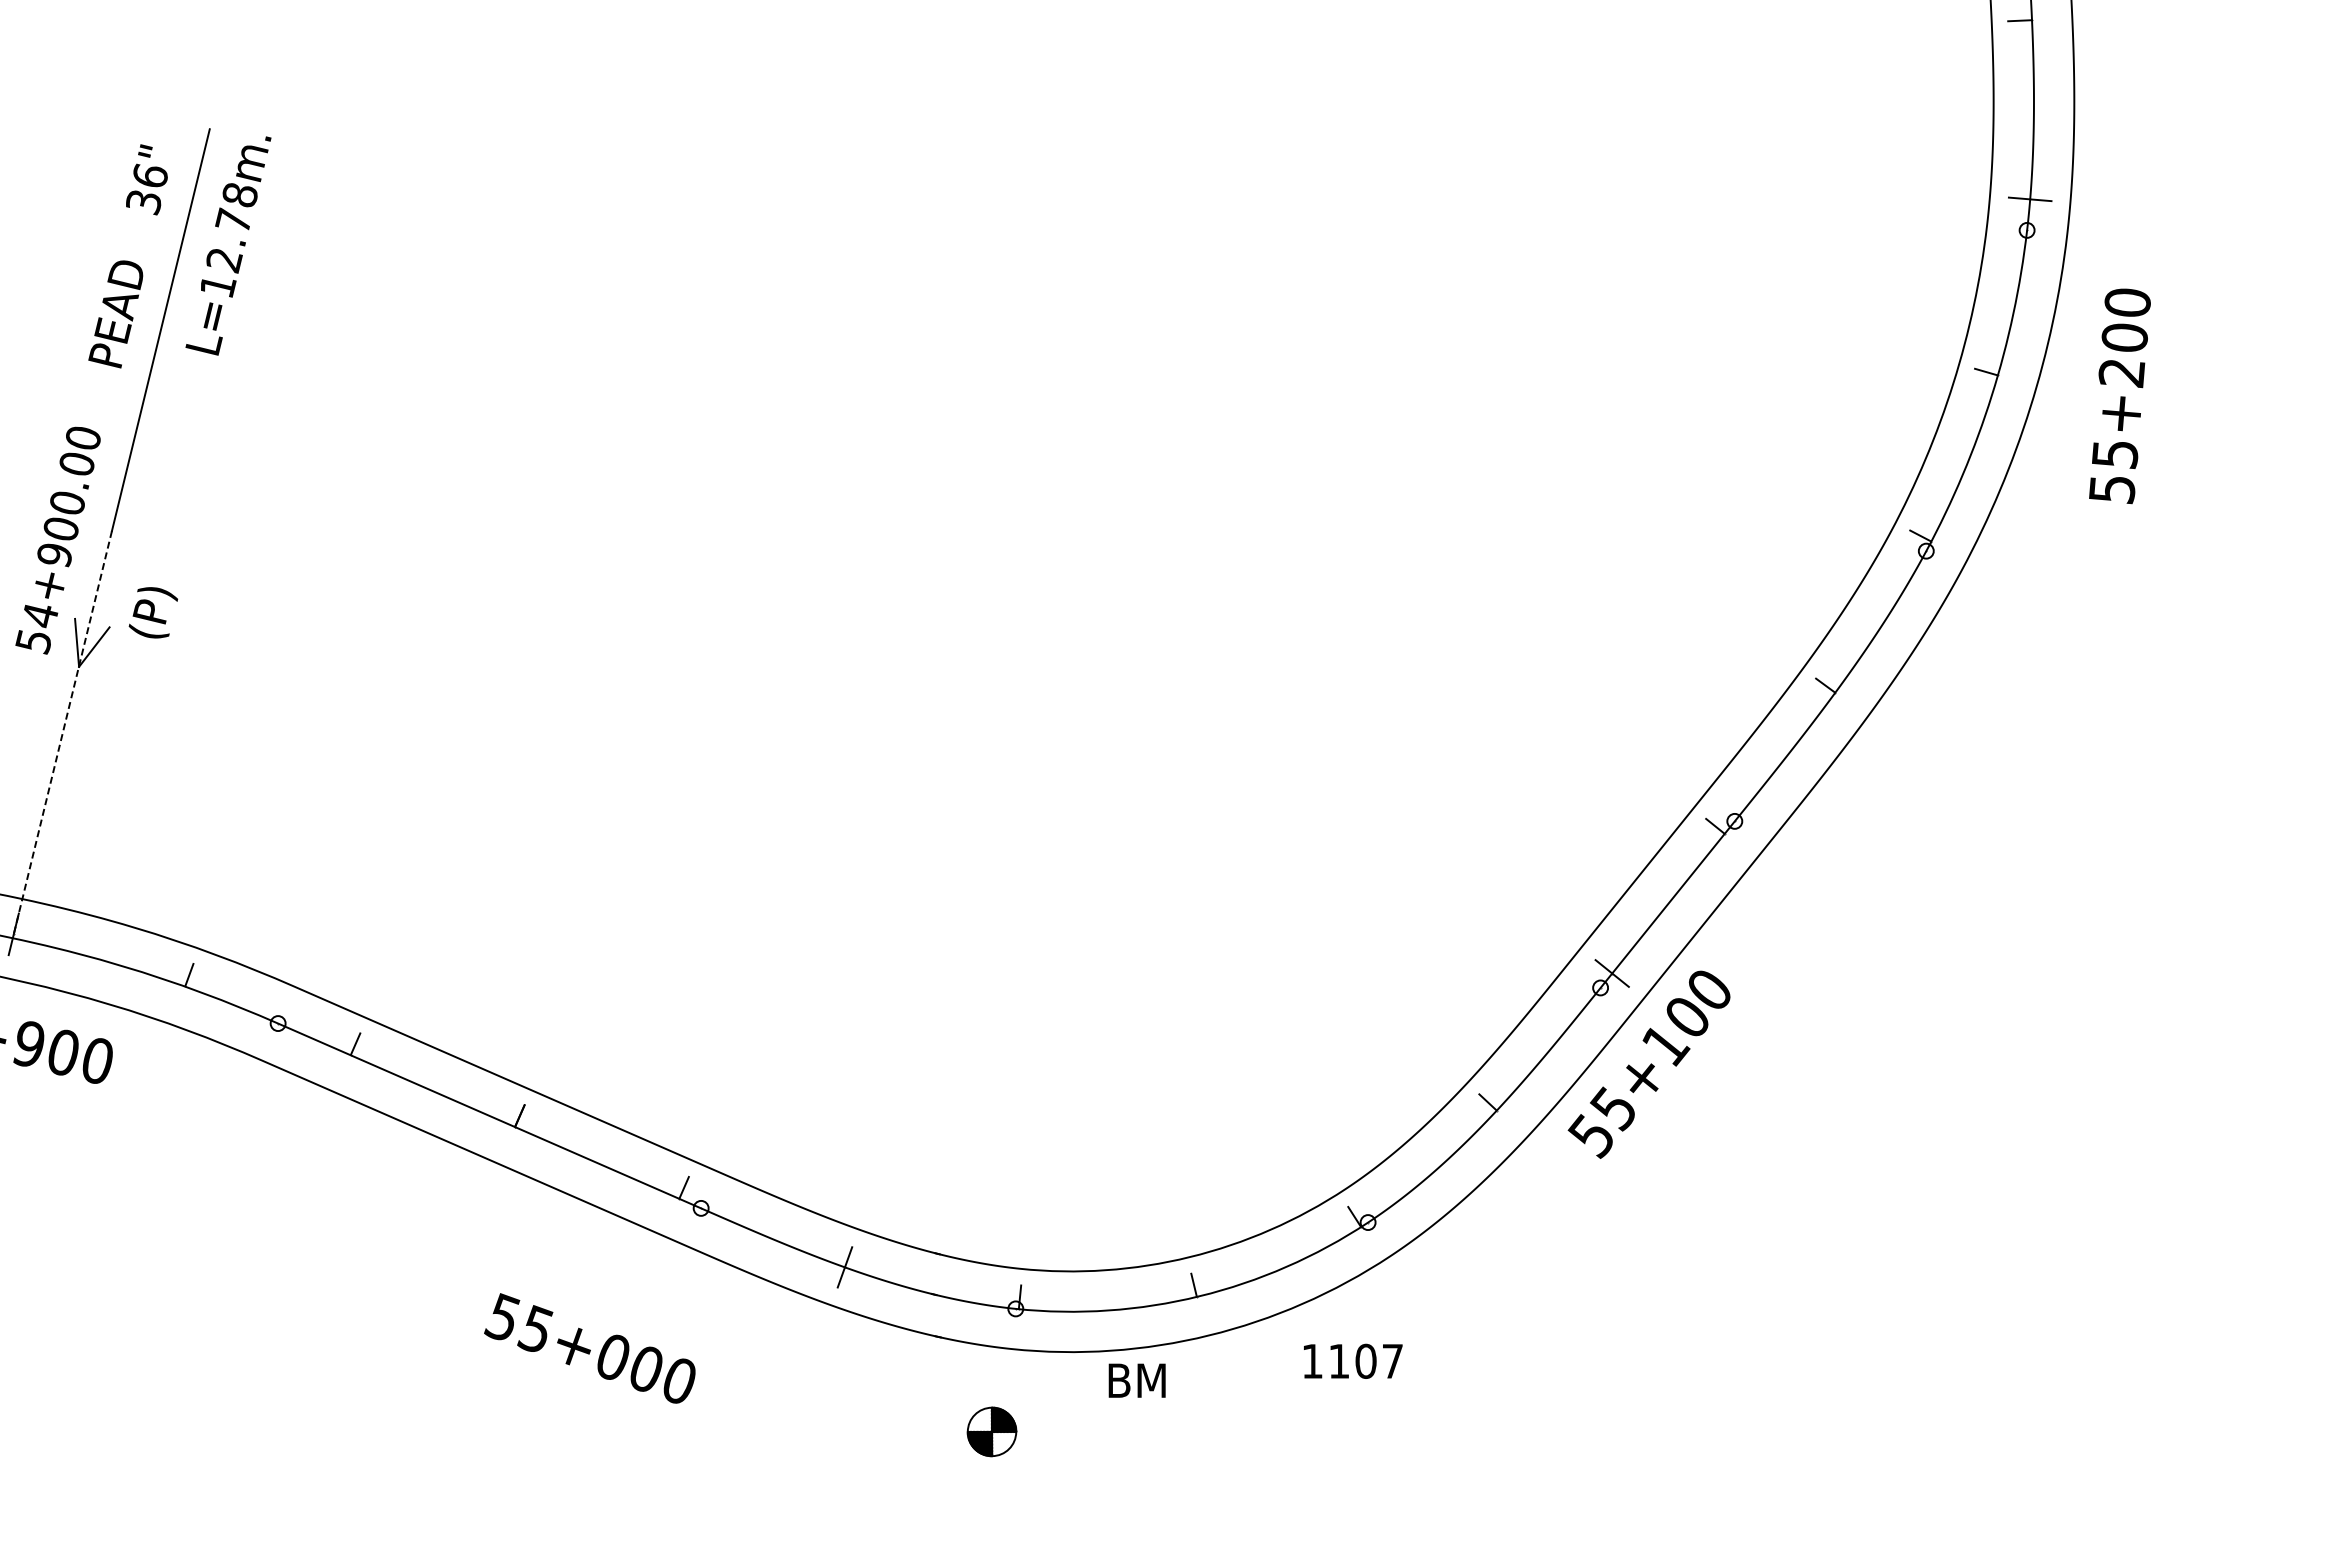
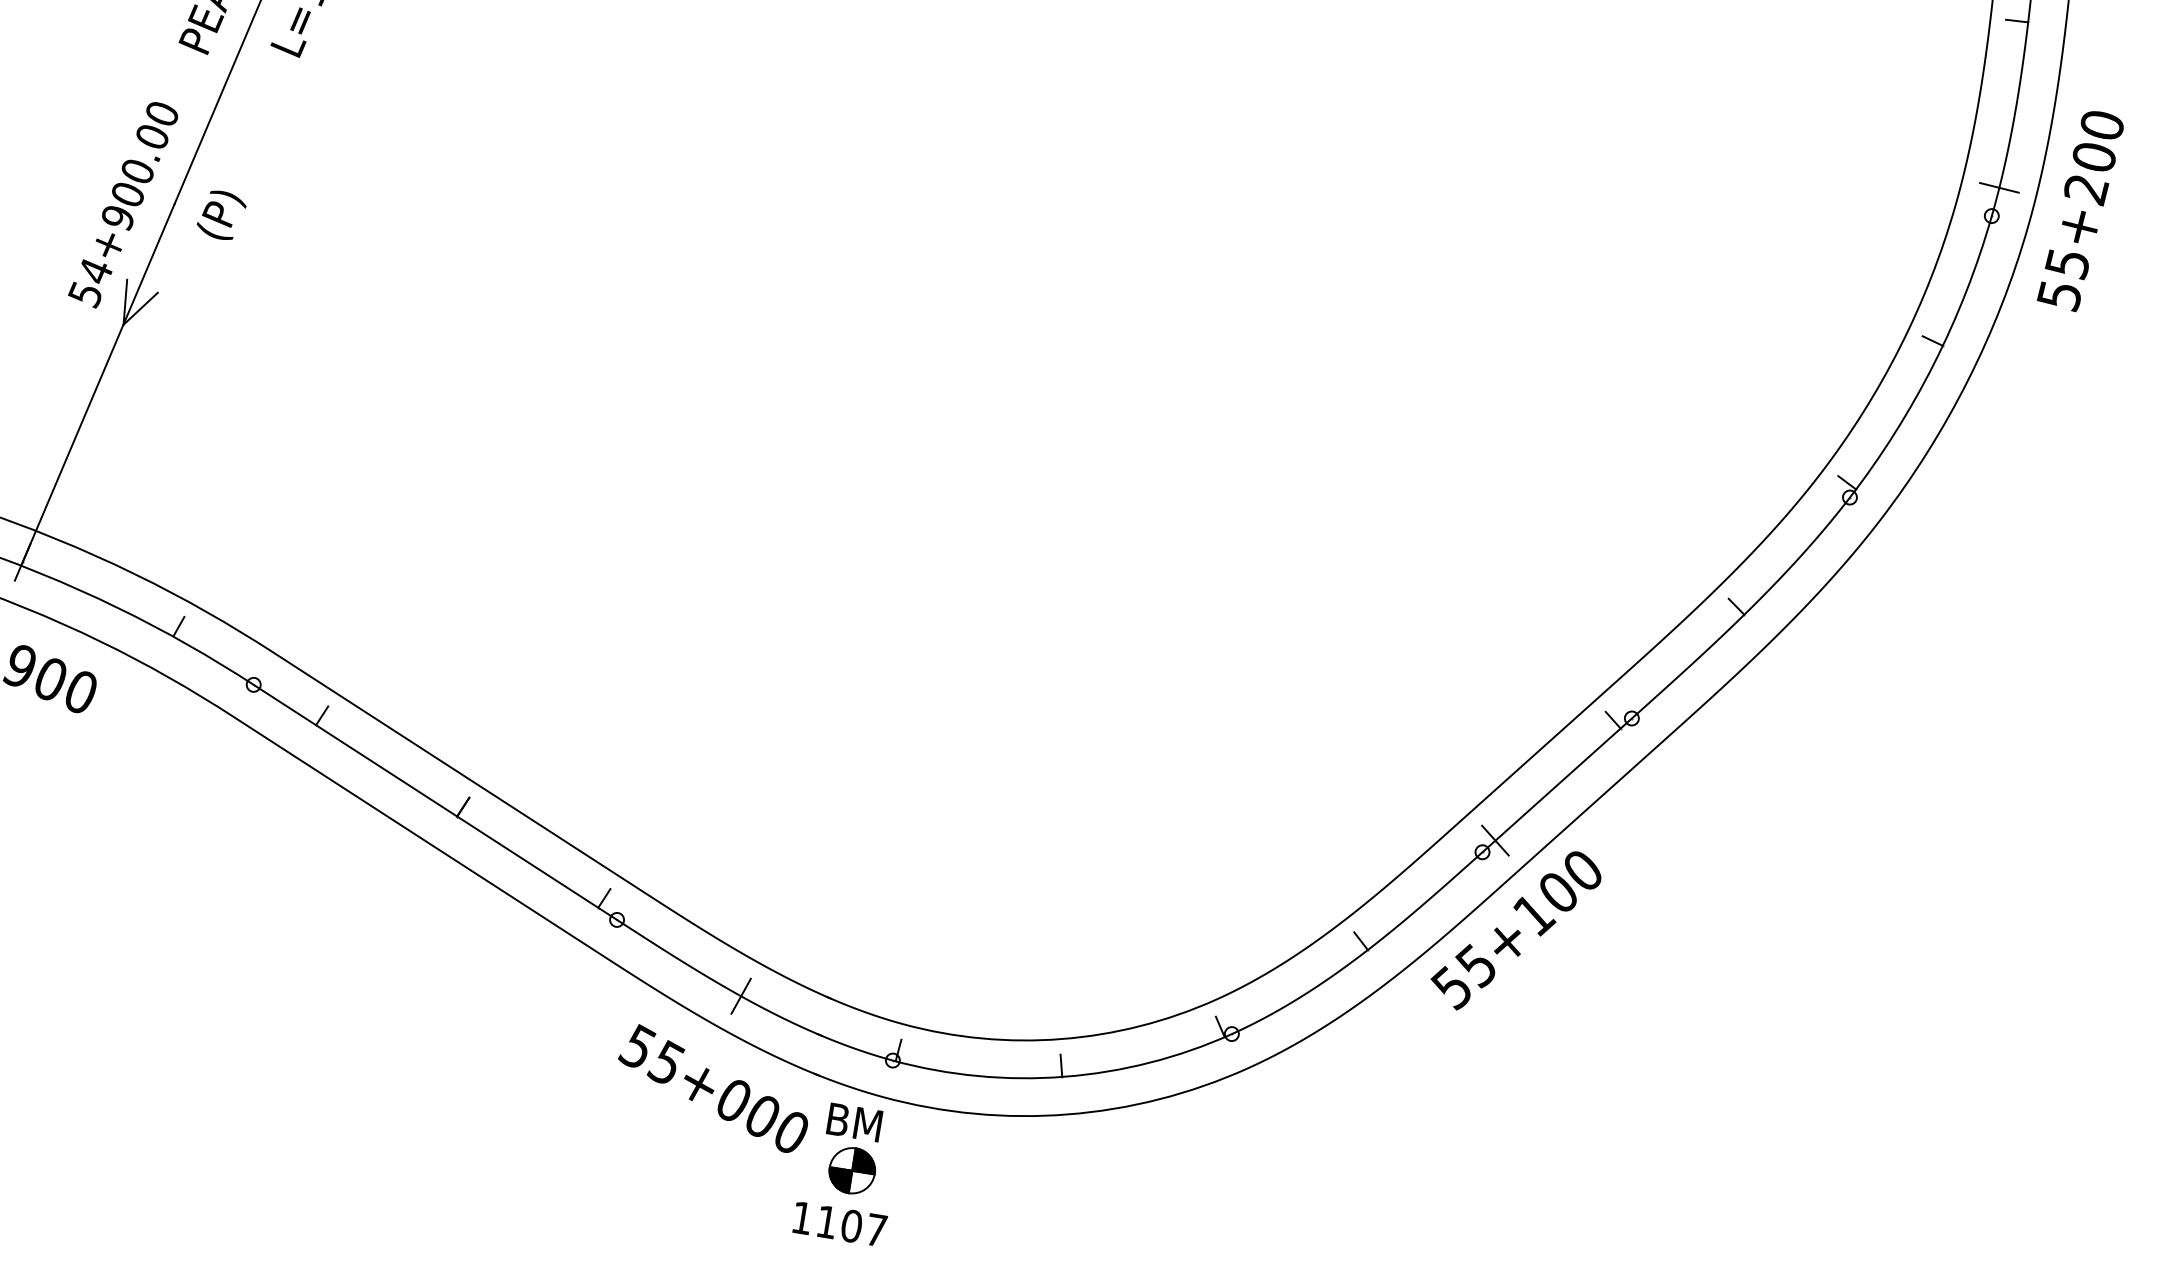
text: (2119, 396) -> (2080, 210), moved
text: (153, 612) -> (221, 215), moved
line: (62, 732) -> (98, 382), dashed -> solid
text: (589, 1348) -> (713, 1088), moved
text: (1353, 1360) -> (840, 1223), moved
text: (1136, 1380) -> (854, 1122), moved

